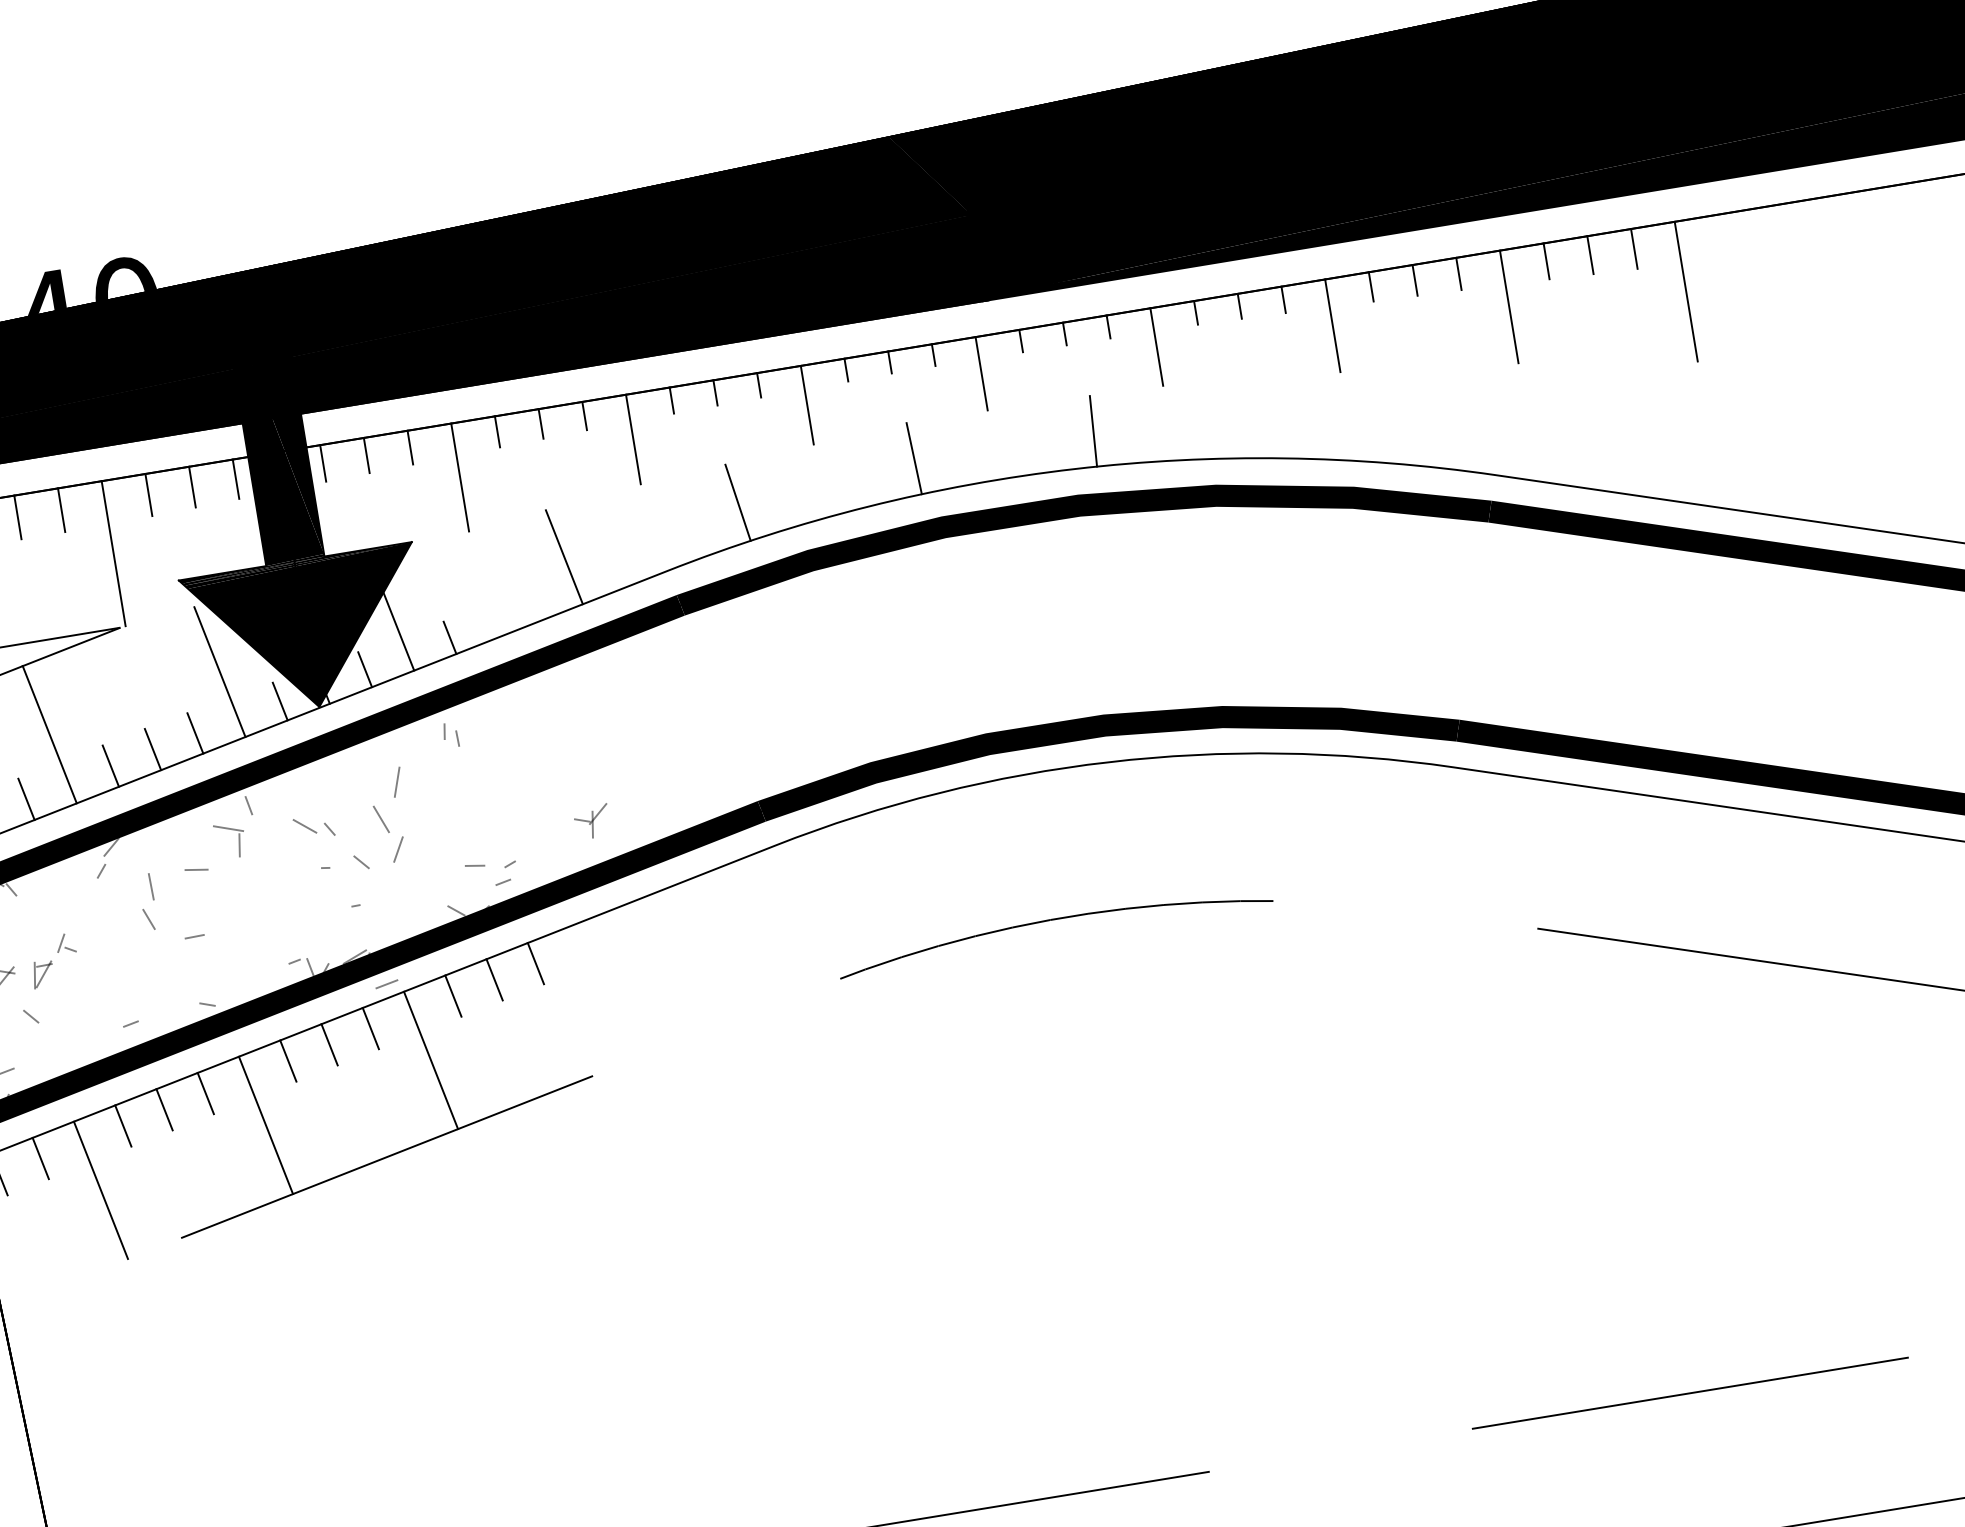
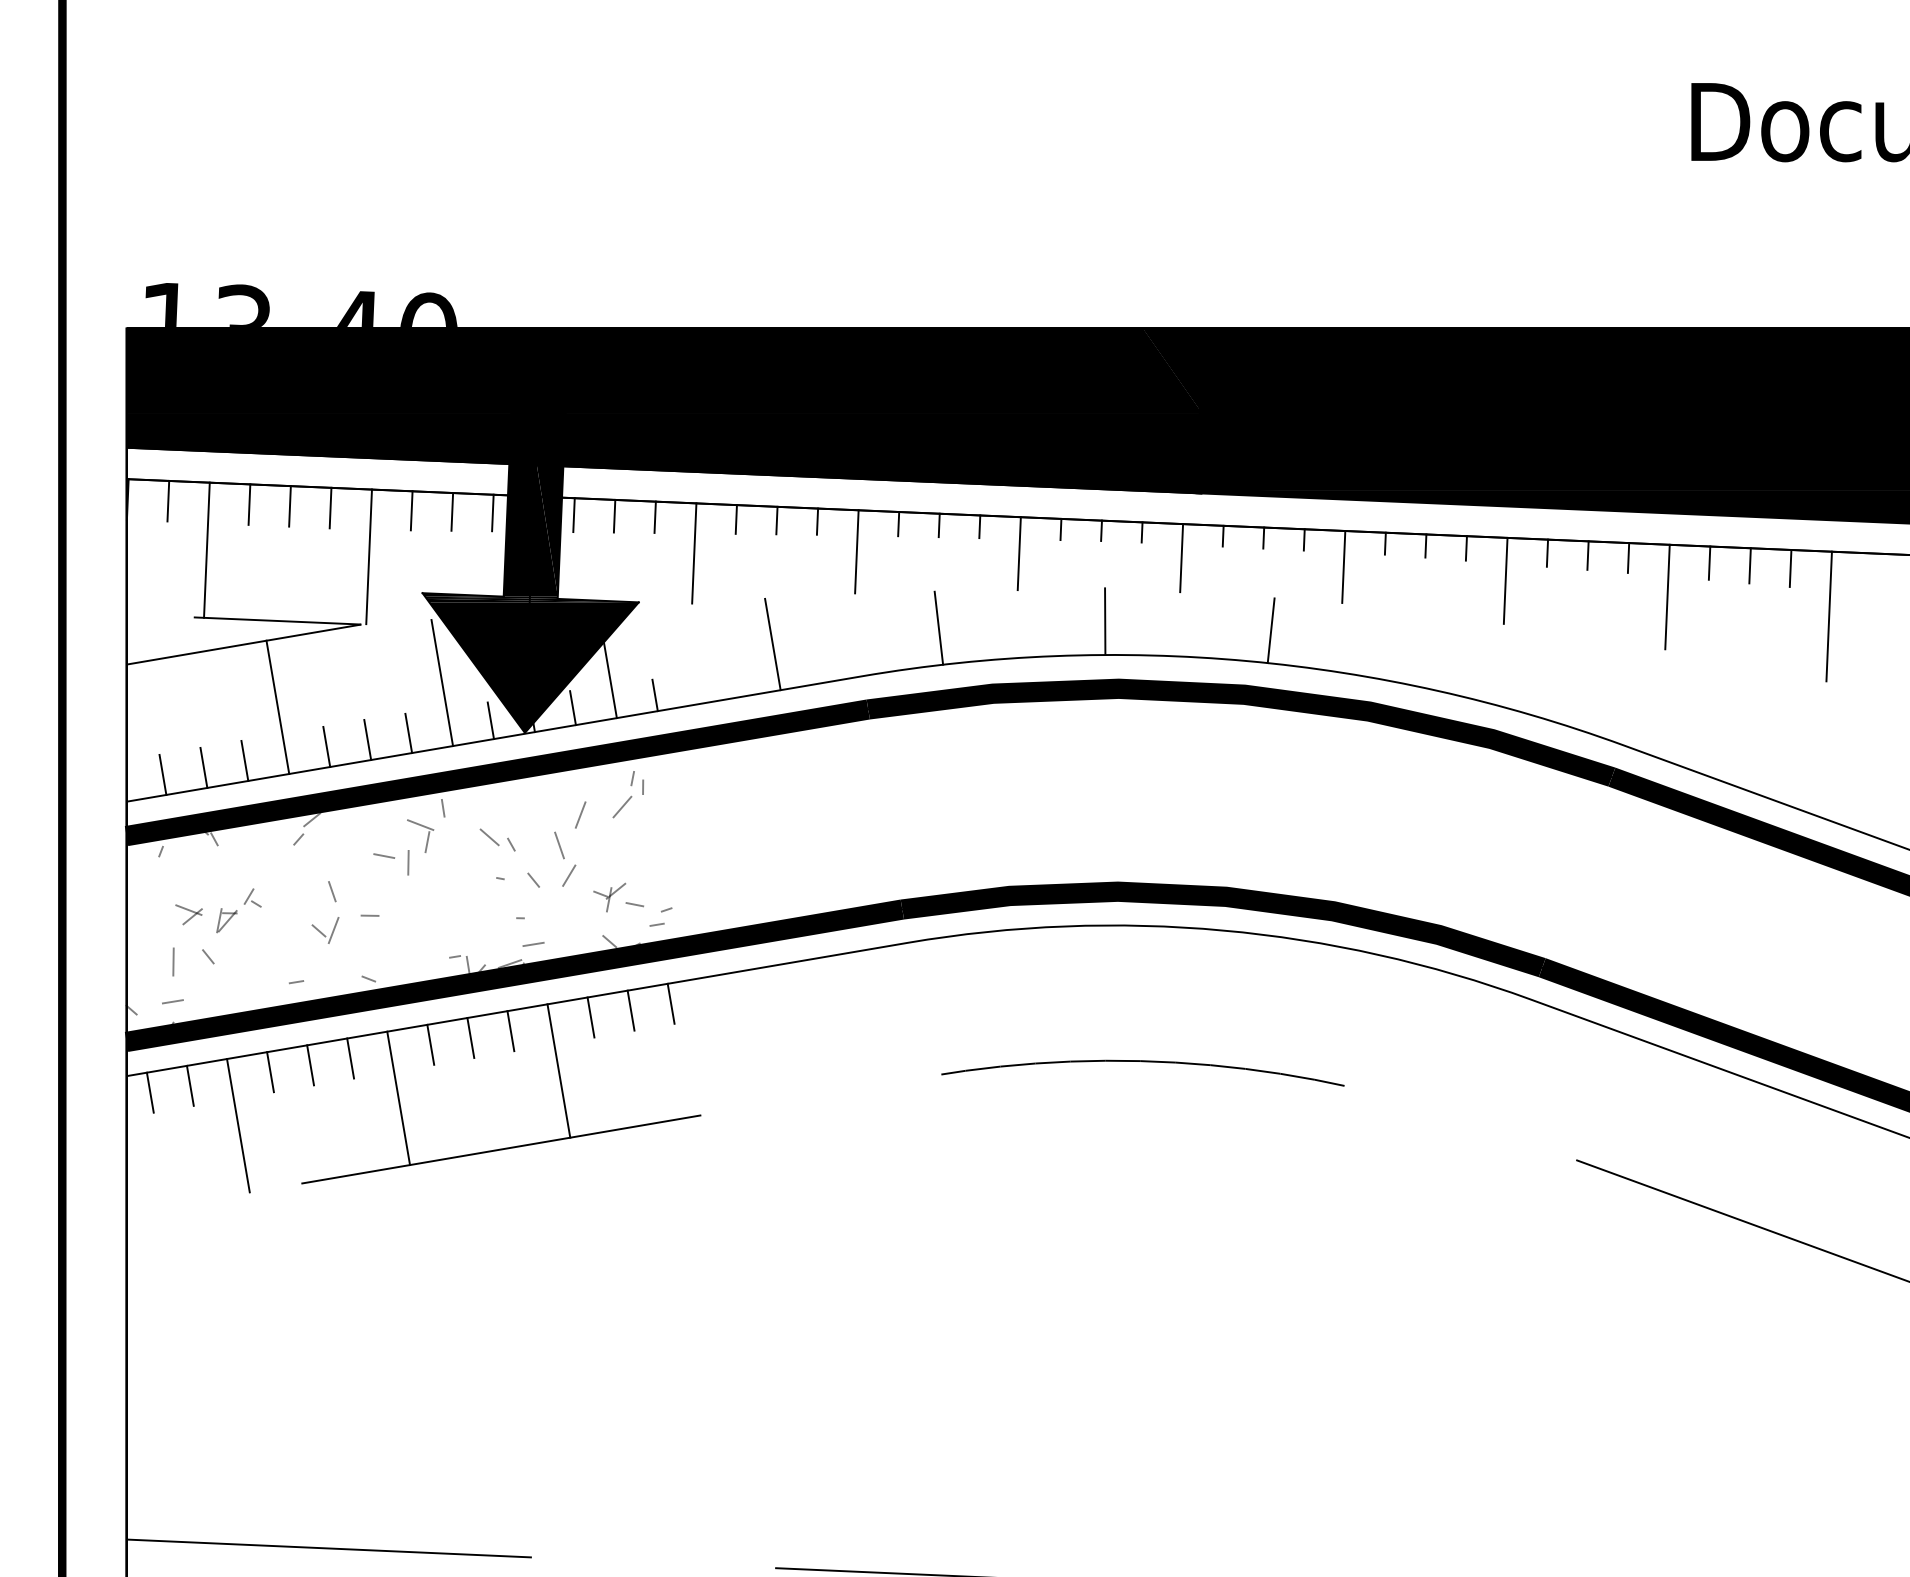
line: (439, 763) -> (622, 806), added
part: (592, 822) -> (609, 897), moved
line: (151, 886) -> (408, 862), moved
part: (150, 962) -> (325, 930), added
line: (386, 984) -> (533, 944), moved

